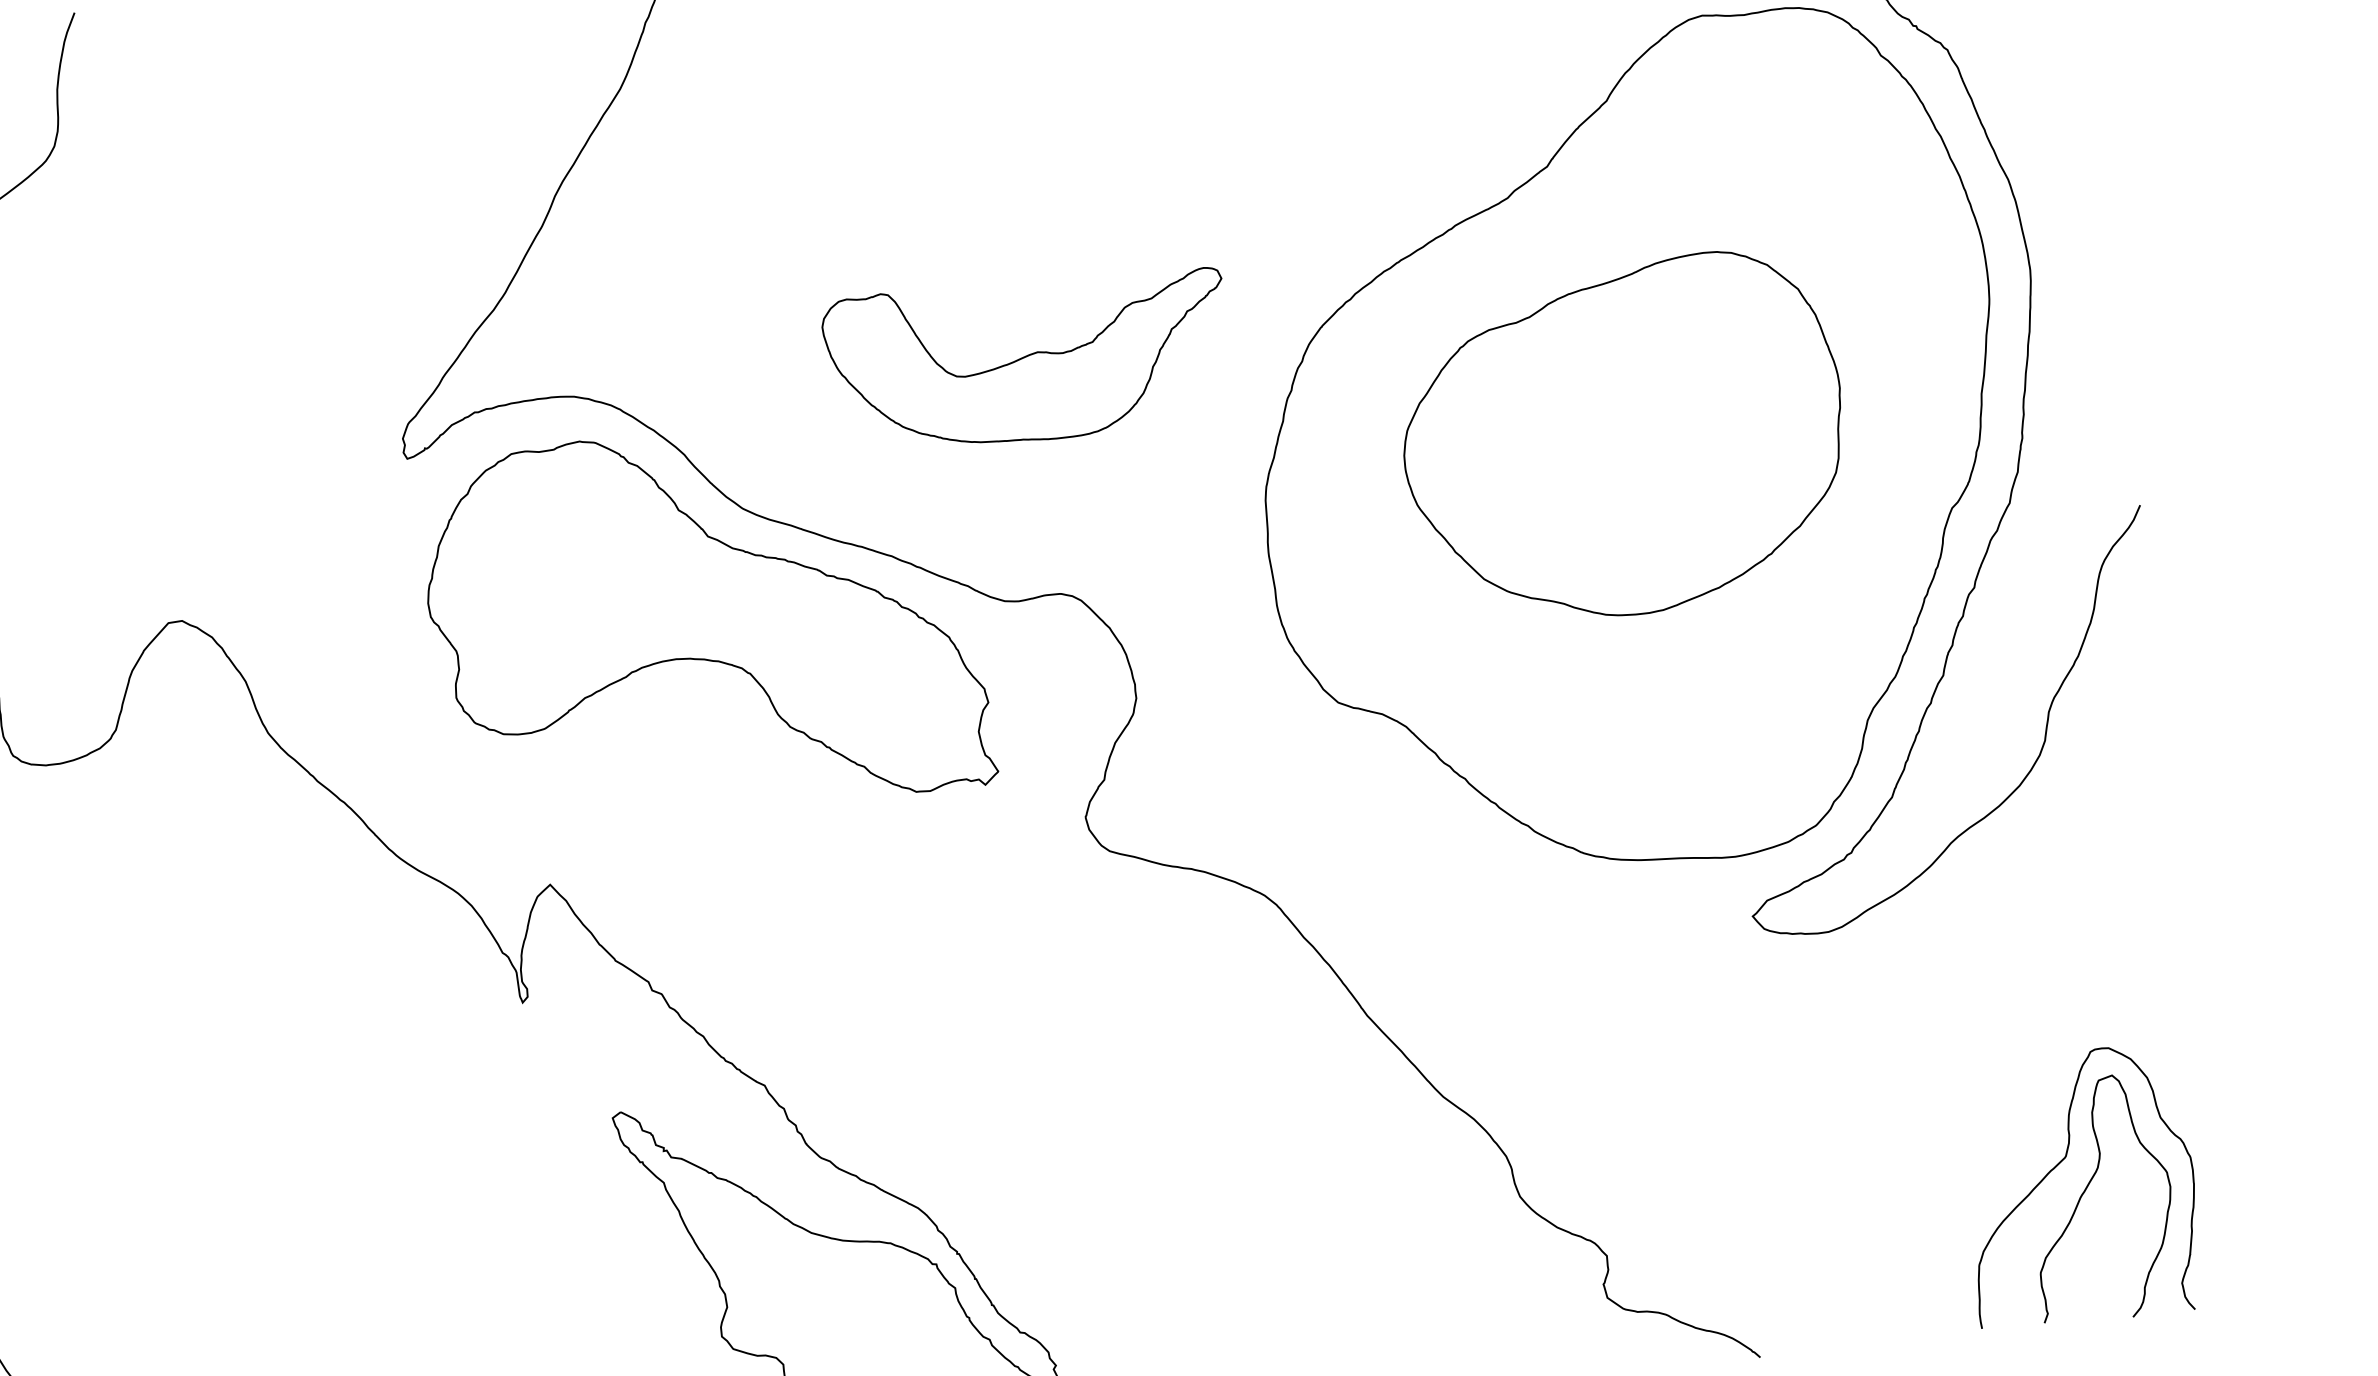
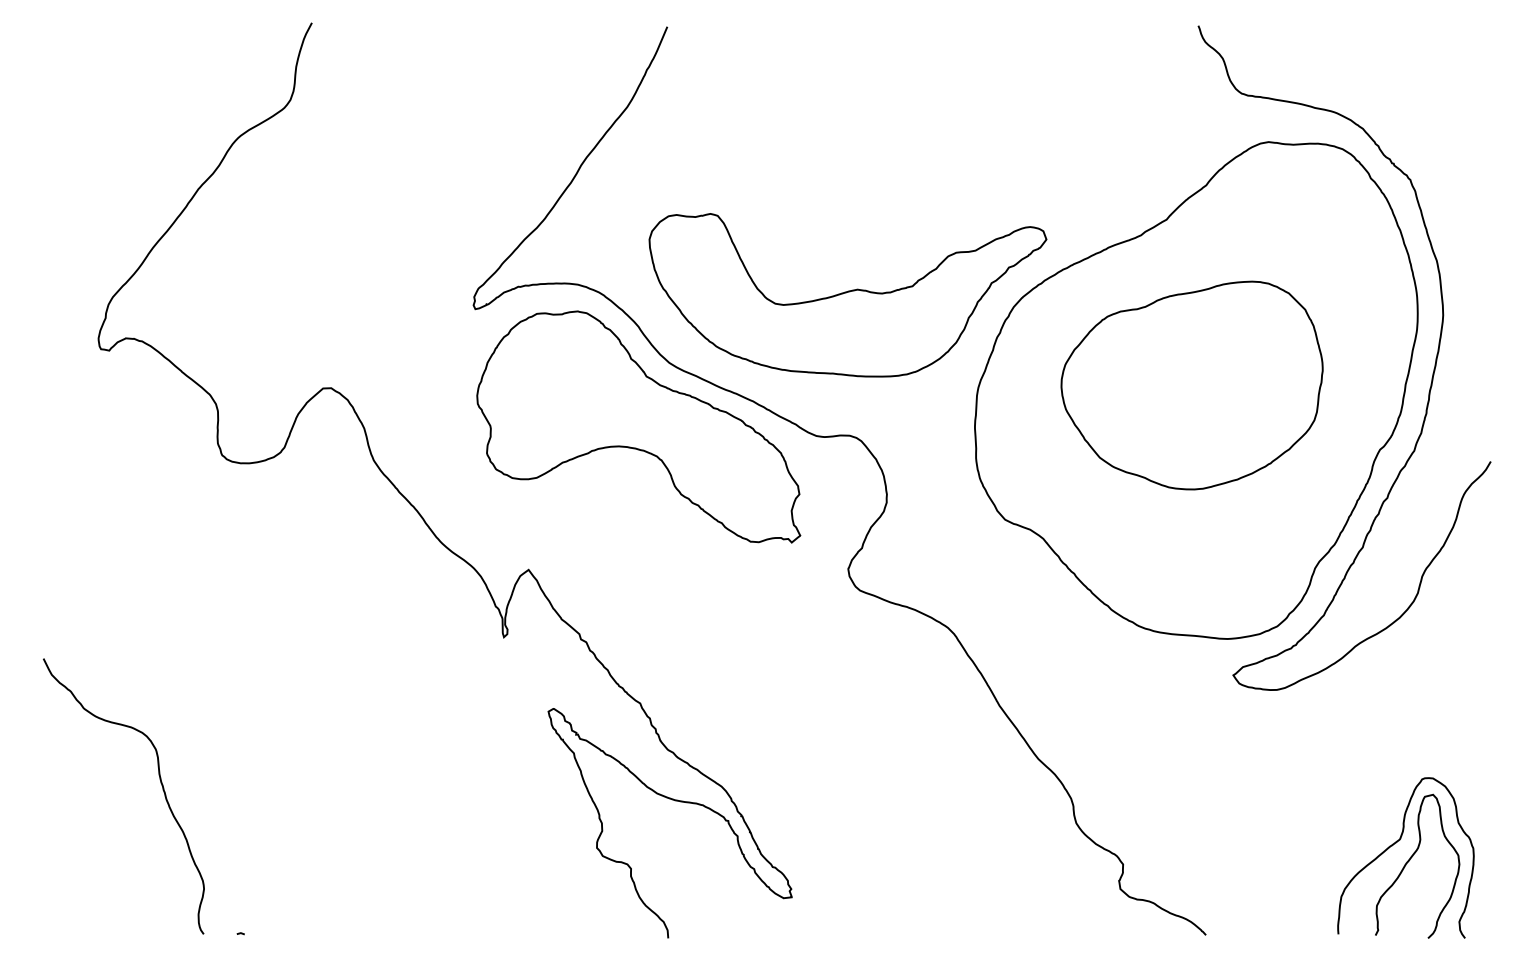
part: (1028, 359) -> (847, 295), size x1.67

